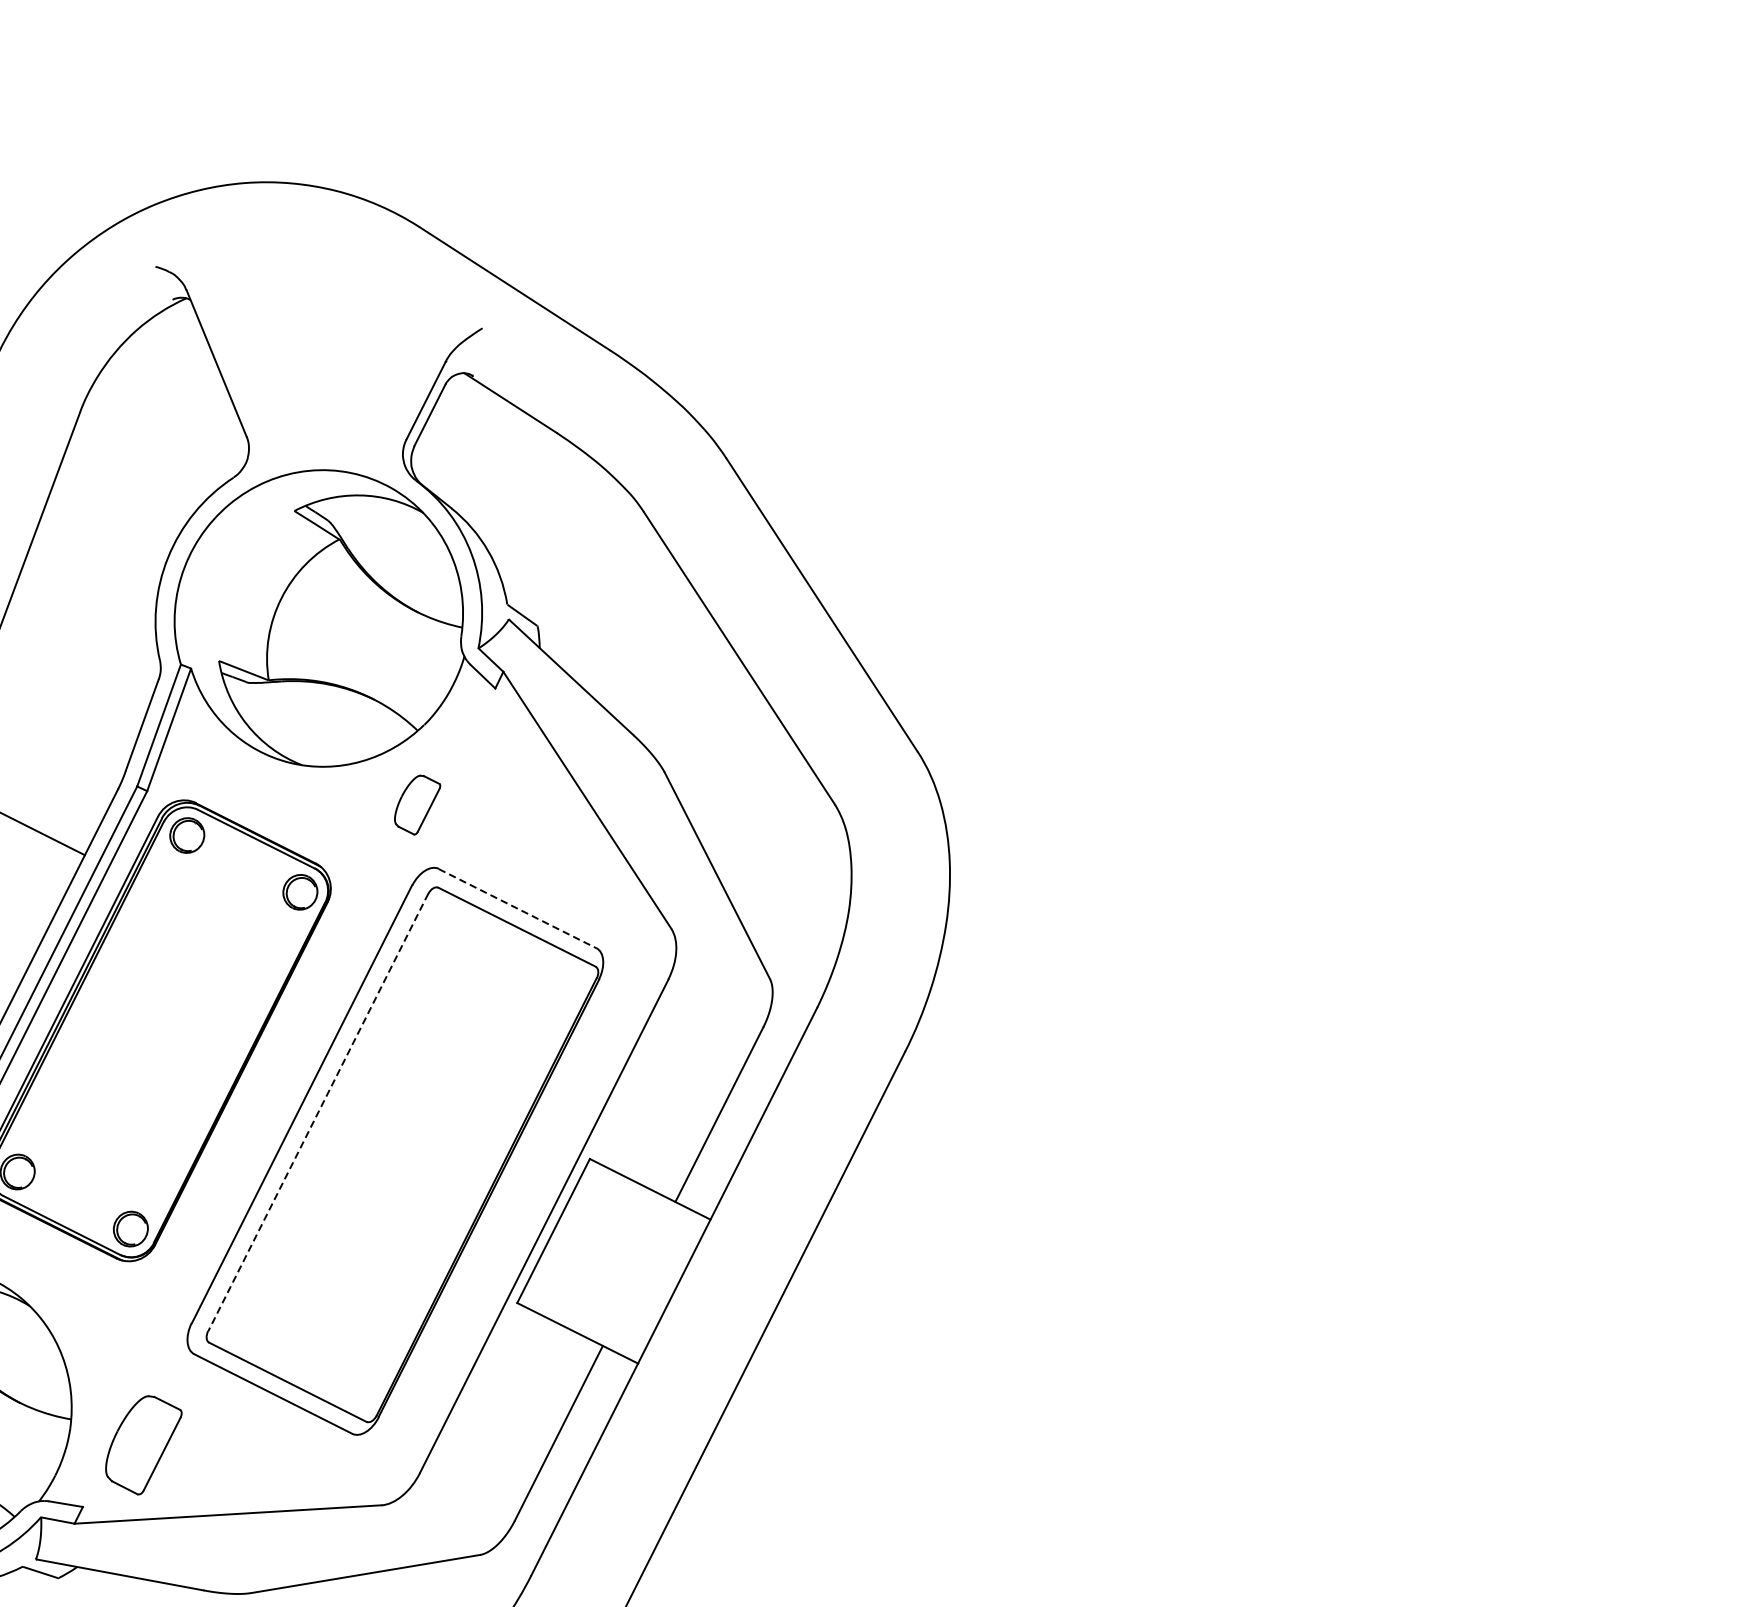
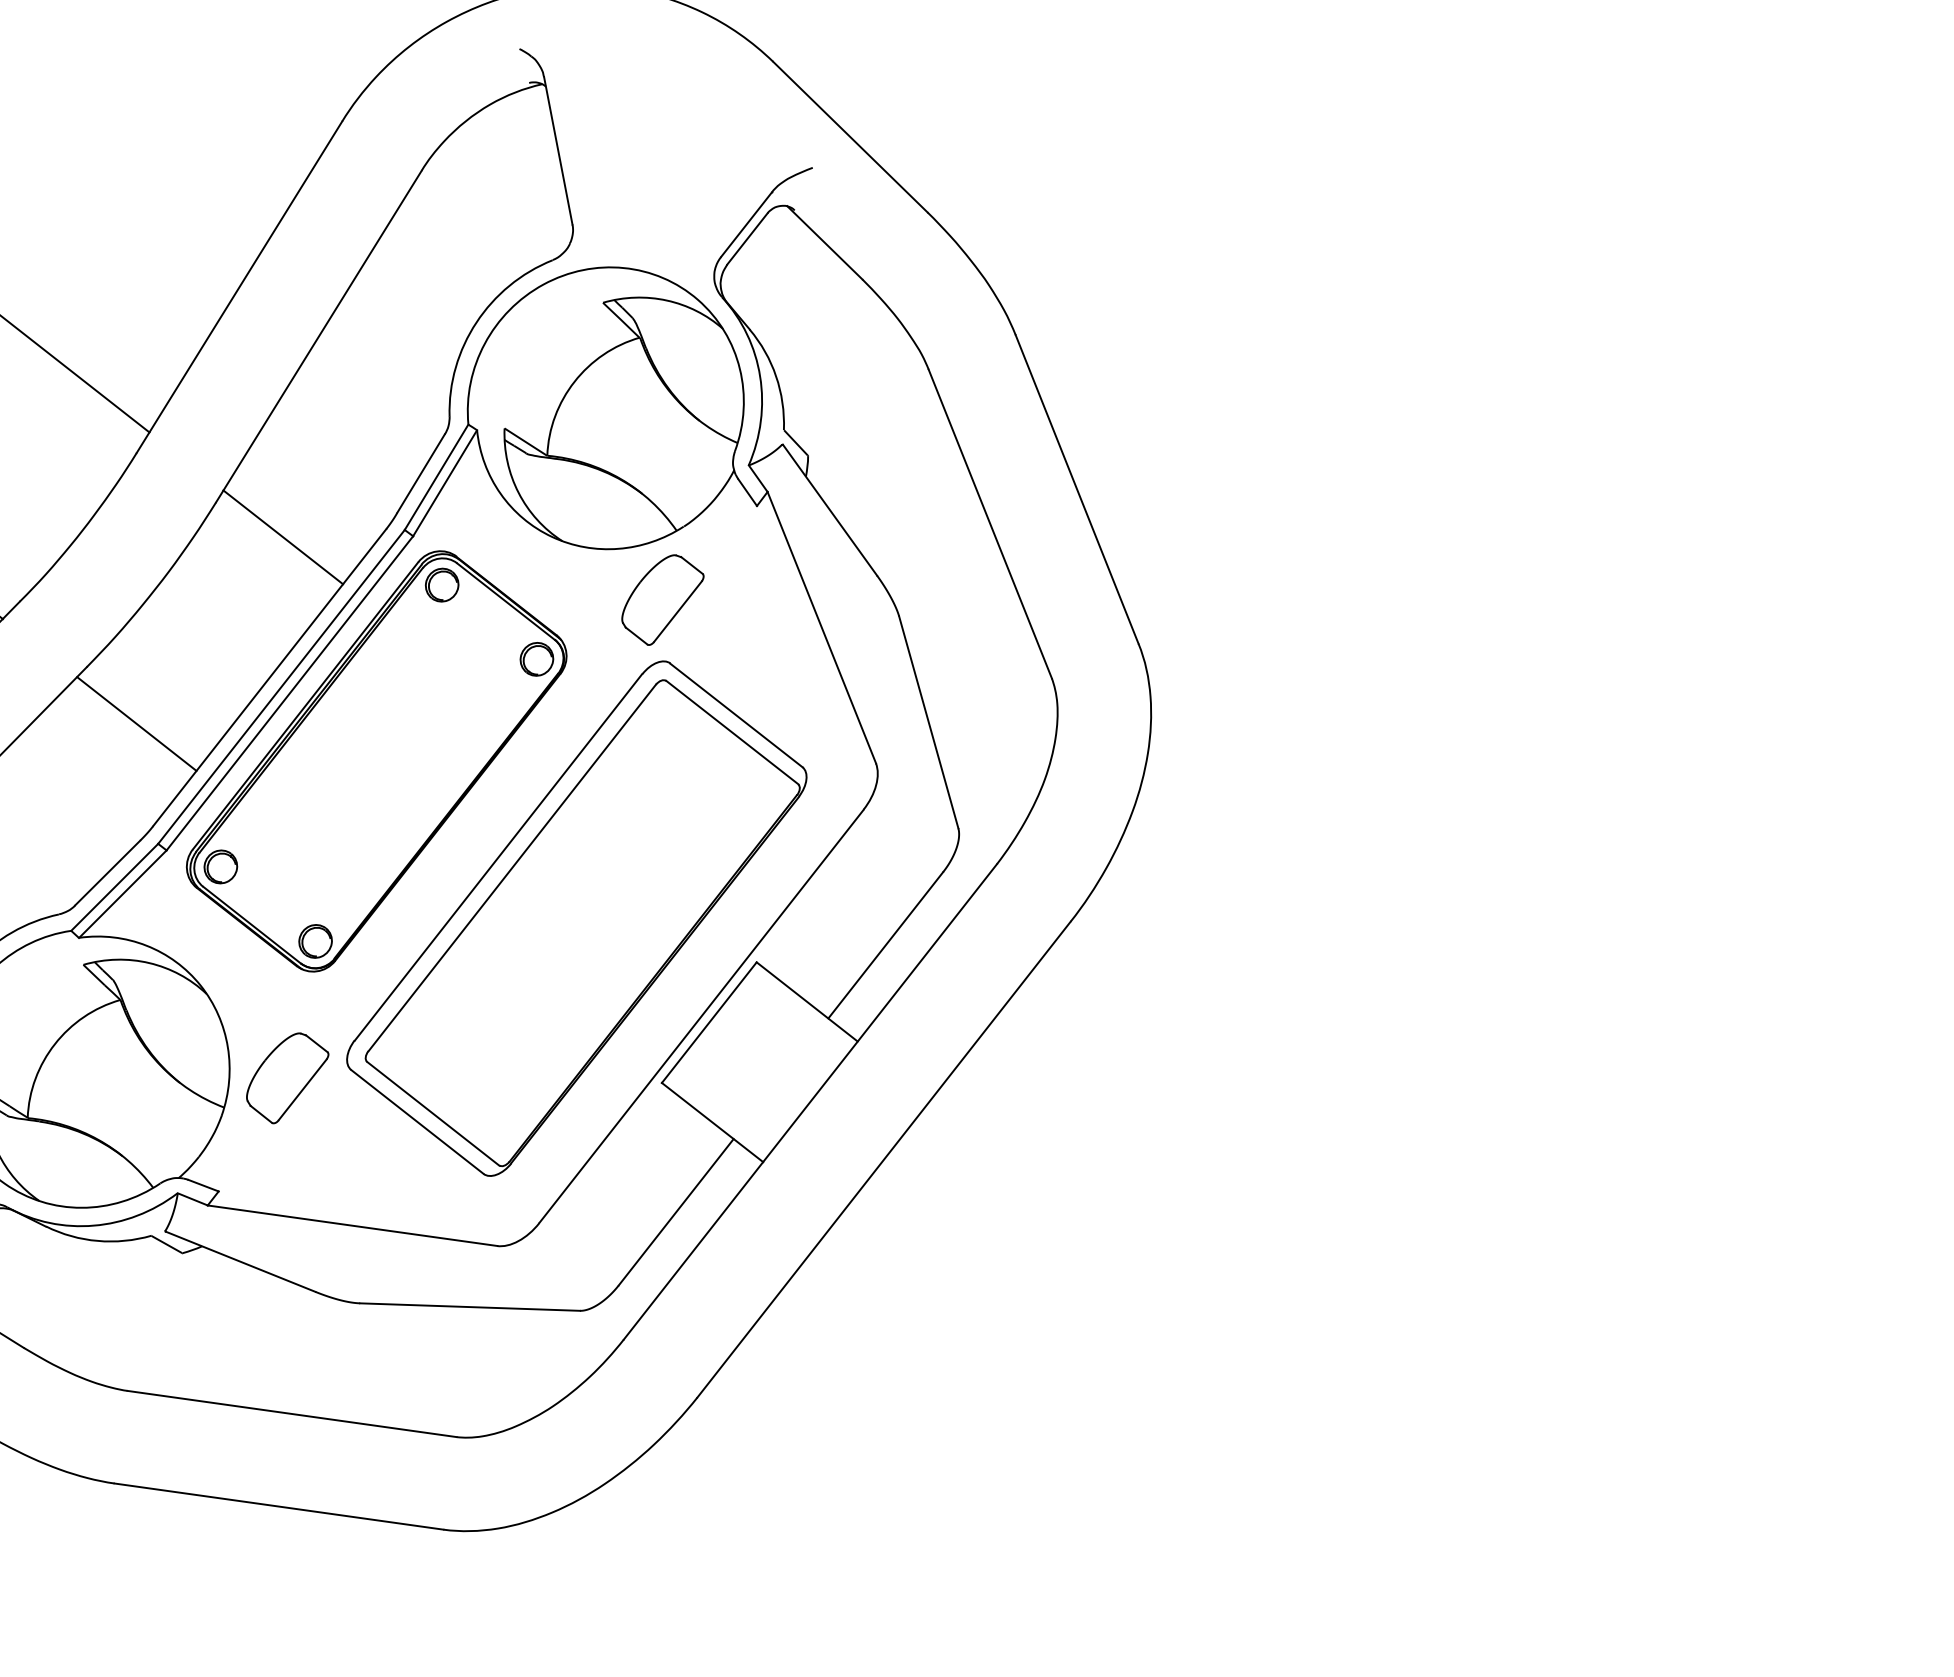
part: (417, 804) -> (662, 599), size x1.67
line: (517, 908) -> (736, 715), dashed -> solid
line: (318, 1111) -> (512, 867), dashed -> solid
part: (144, 1445) -> (287, 1078), moved

